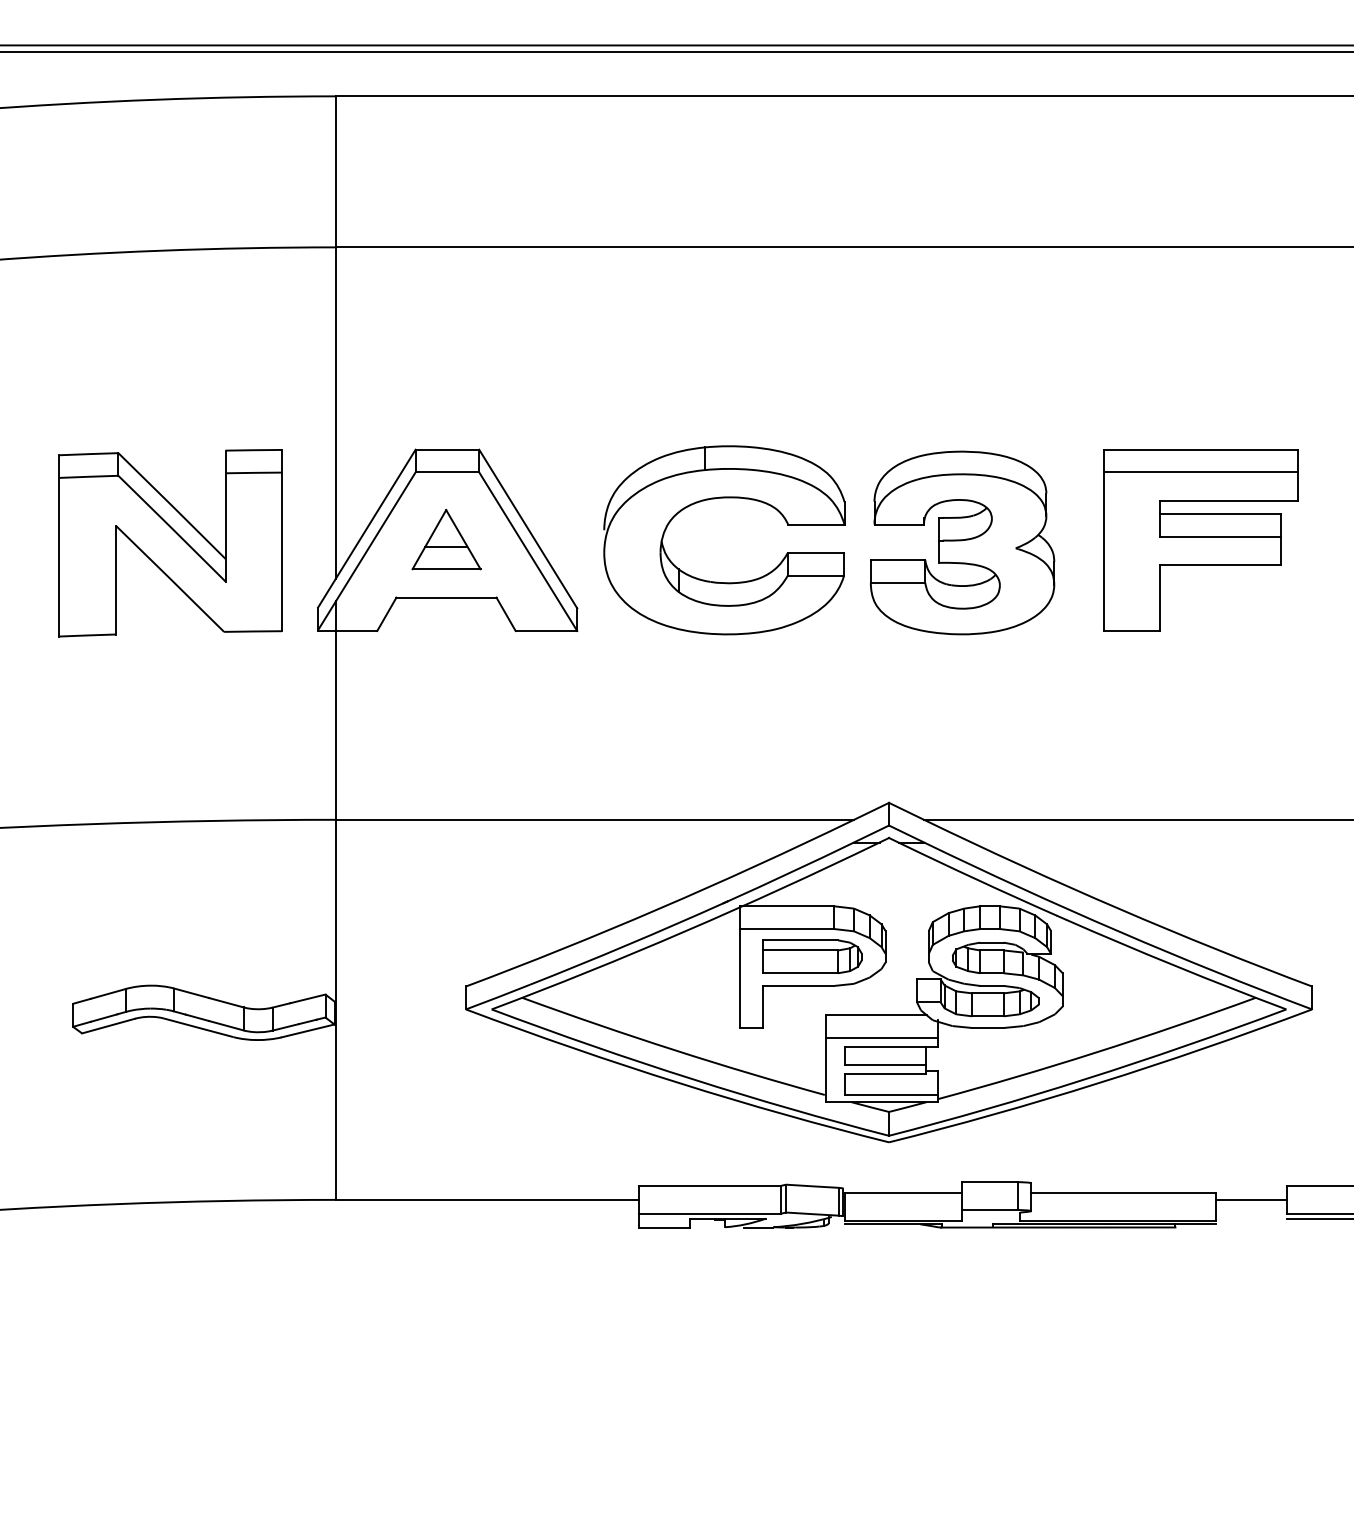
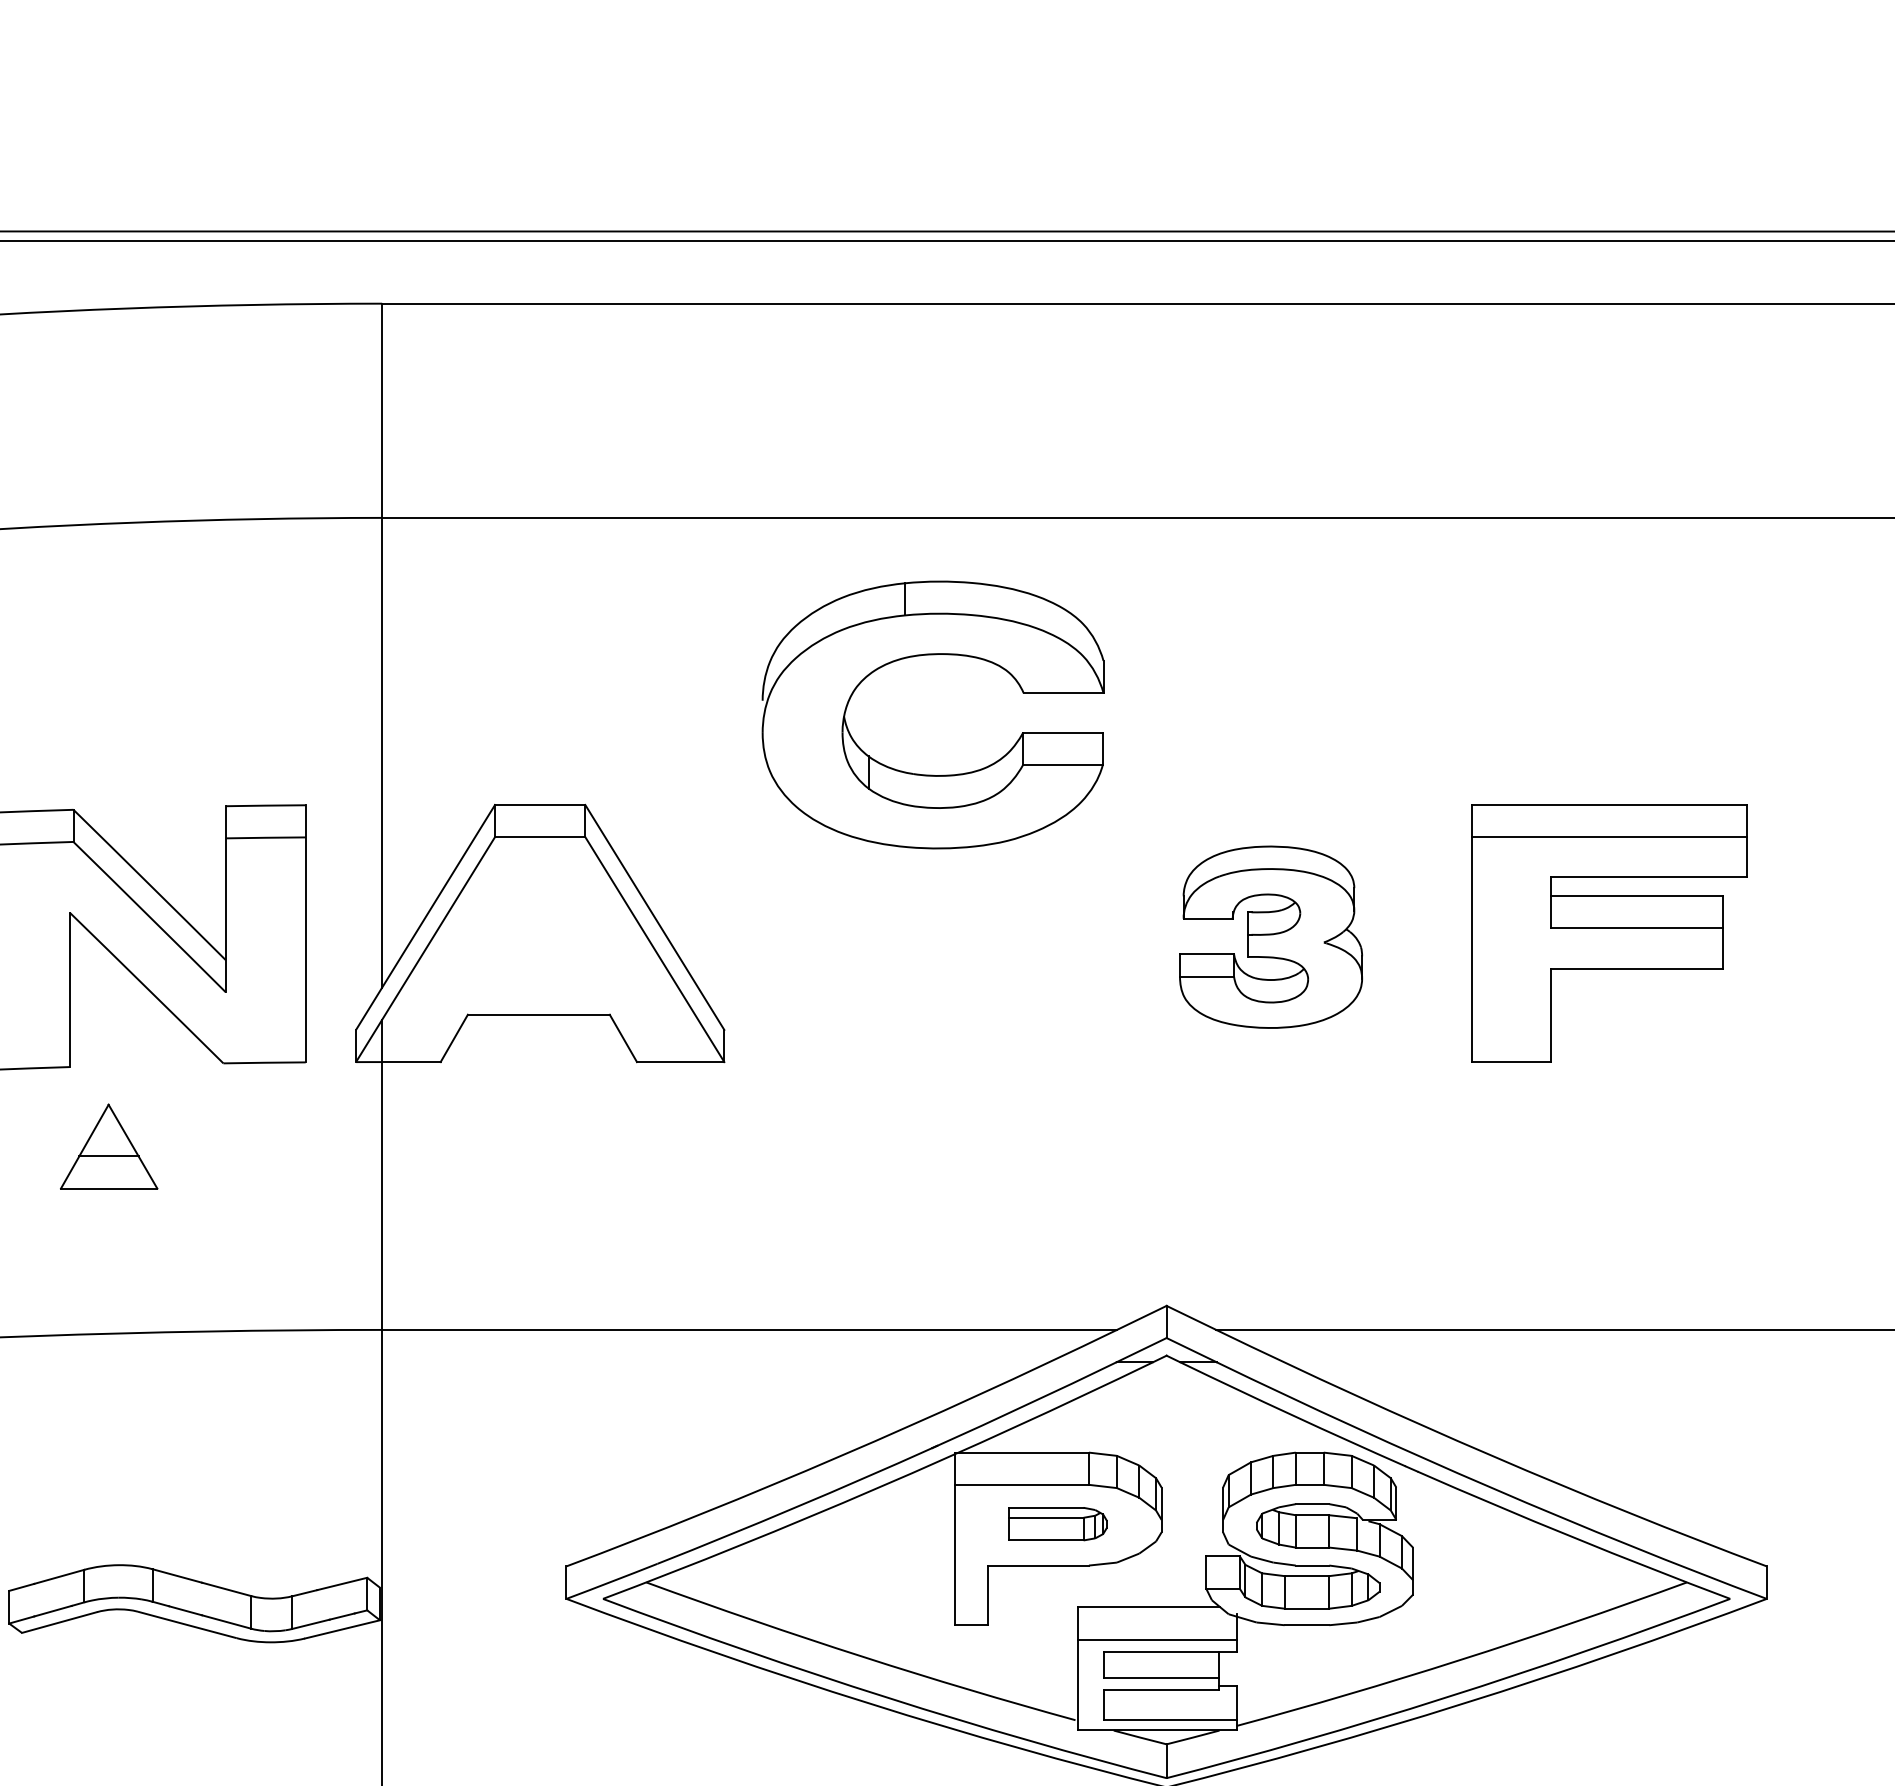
part: (446, 539) -> (109, 1146), moved
part: (962, 542) -> (1270, 936), size x0.7
part: (717, 581) -> (923, 773), moved
part: (812, 956) -> (1058, 1523), size x0.7

